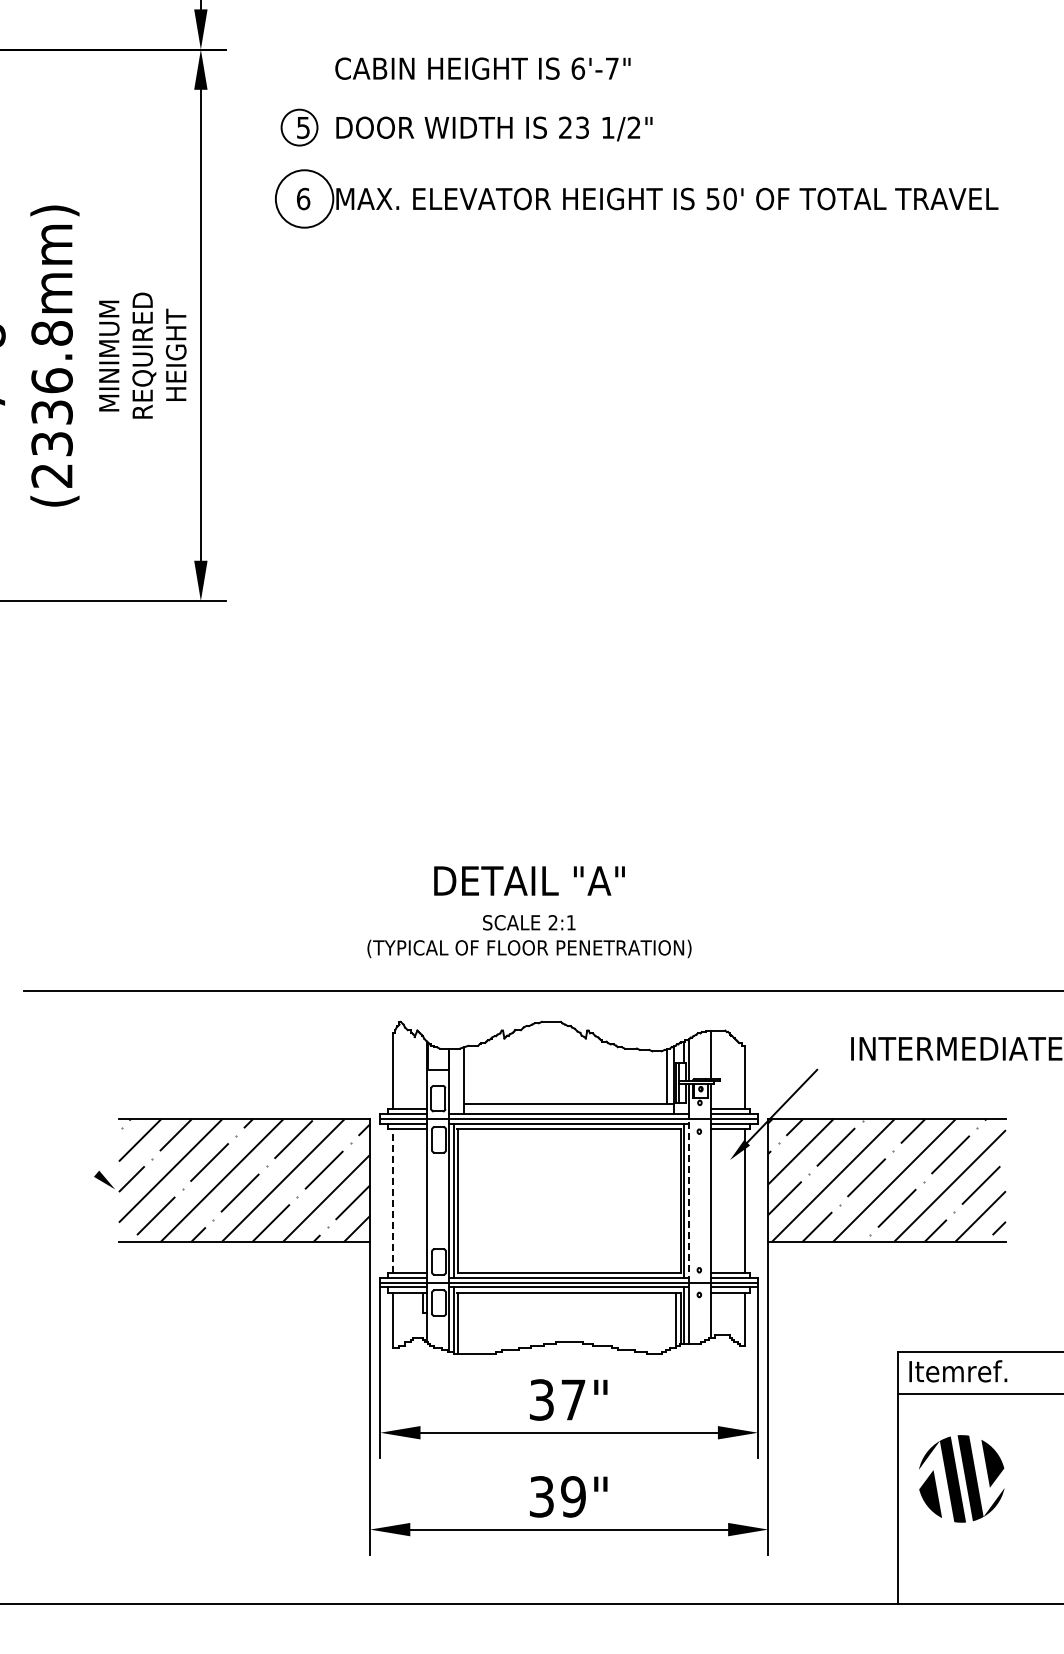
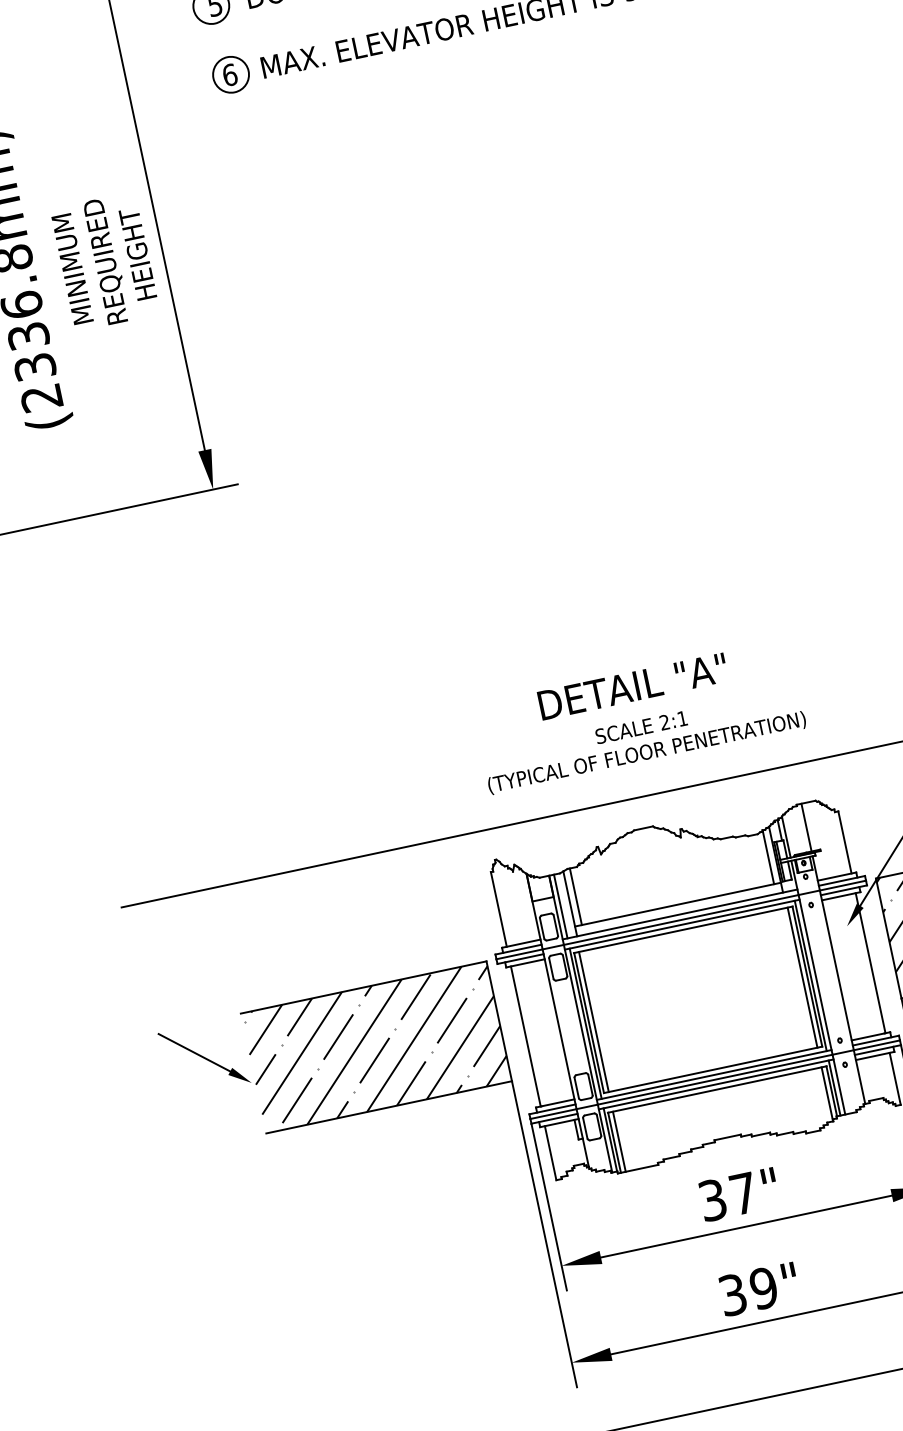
circle: (304, 198) -> (230, 74), size x0.62
text: (529, 912) -> (639, 717), moved
line: (470, 1074) -> (575, 896), added
line: (454, 1080) -> (560, 905), added
line: (65, 1147) -> (194, 1052), added
line: (392, 1200) -> (525, 1036), dashed -> solid
line: (462, 1200) -> (593, 1021), added
line: (675, 1200) -> (802, 977), added
line: (689, 1200) -> (815, 974), dashed -> solid
line: (462, 1323) -> (619, 1141), added

